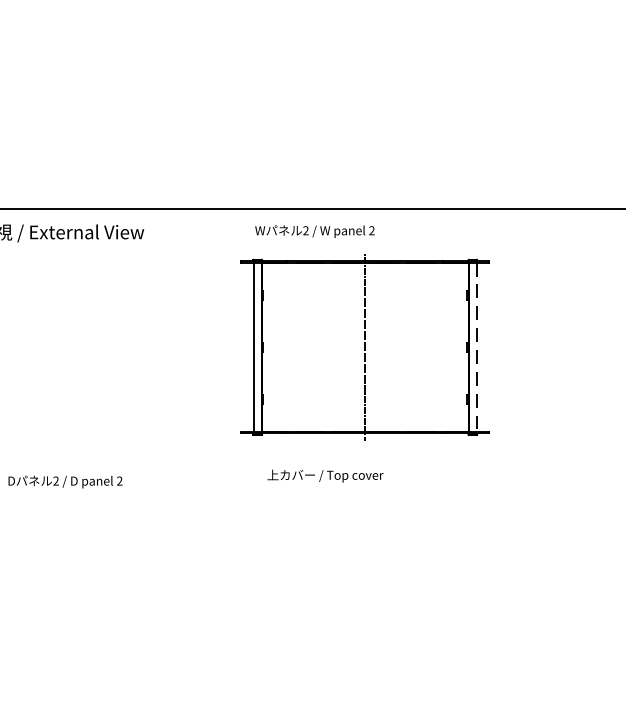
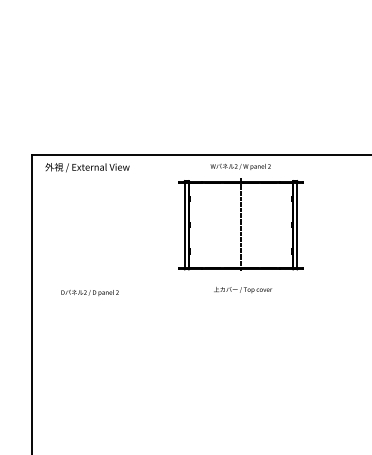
text: (314, 230) -> (240, 166), moved
line: (477, 347) -> (297, 225), dashed -> solid
text: (326, 477) -> (243, 290), moved

